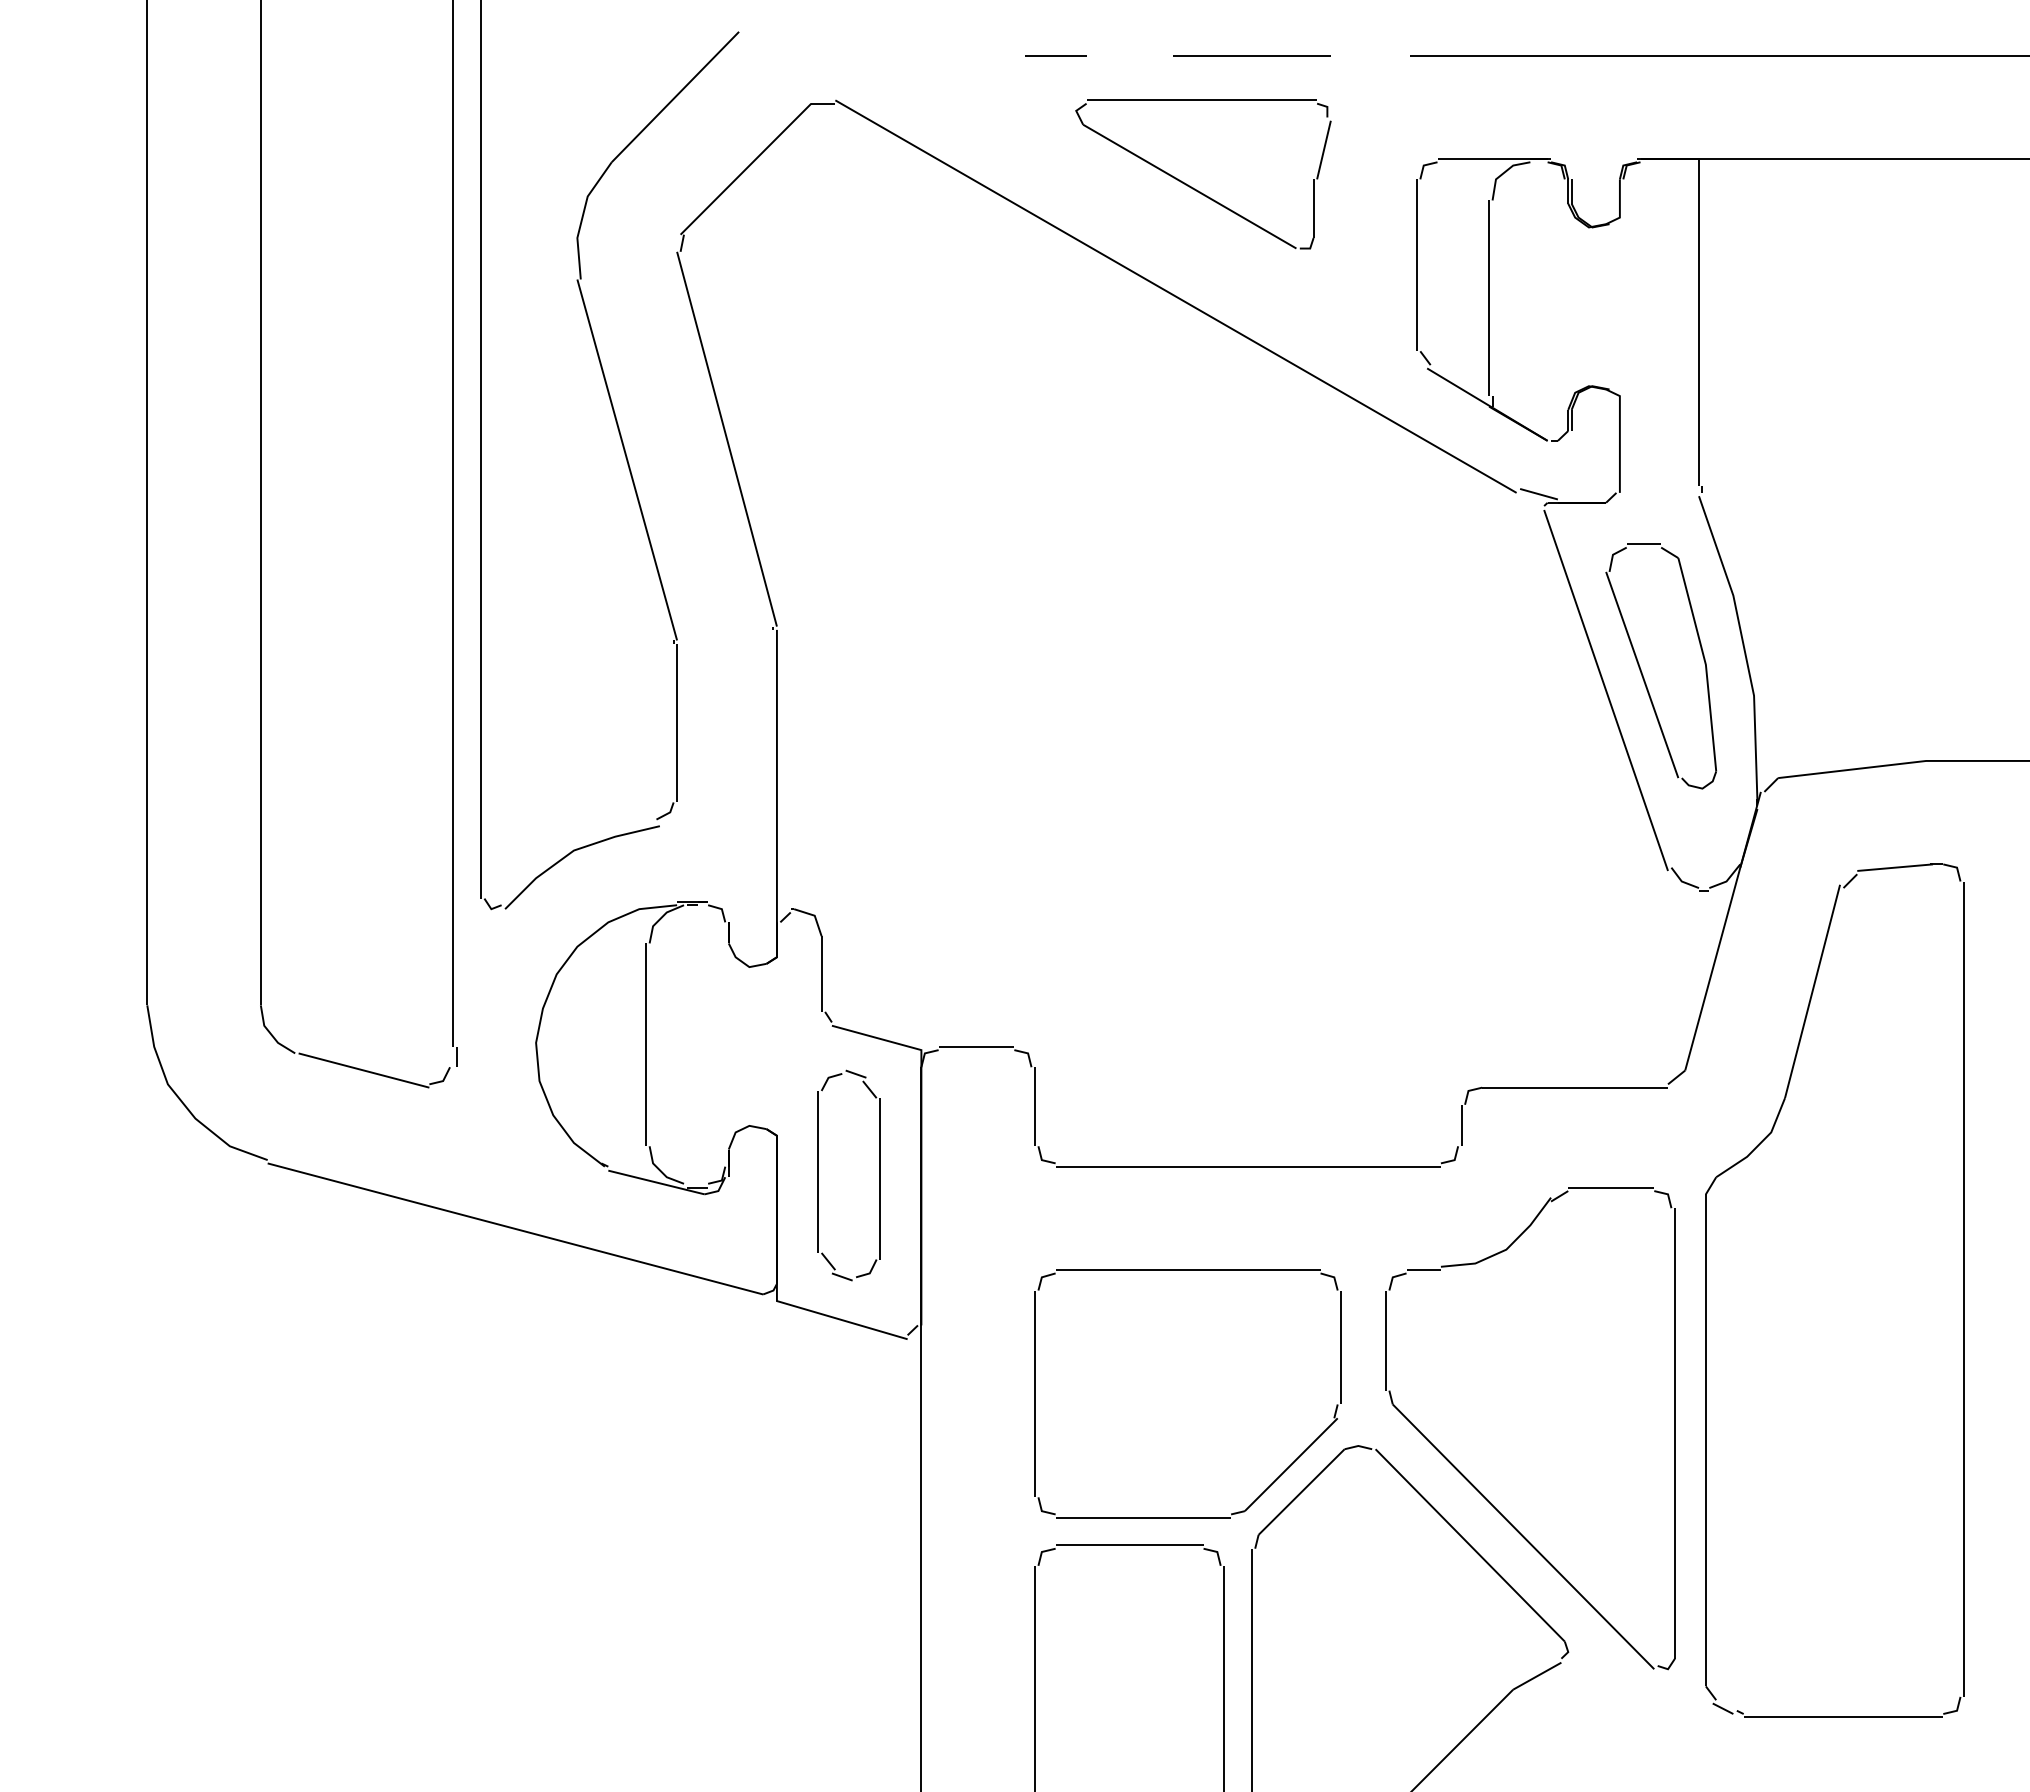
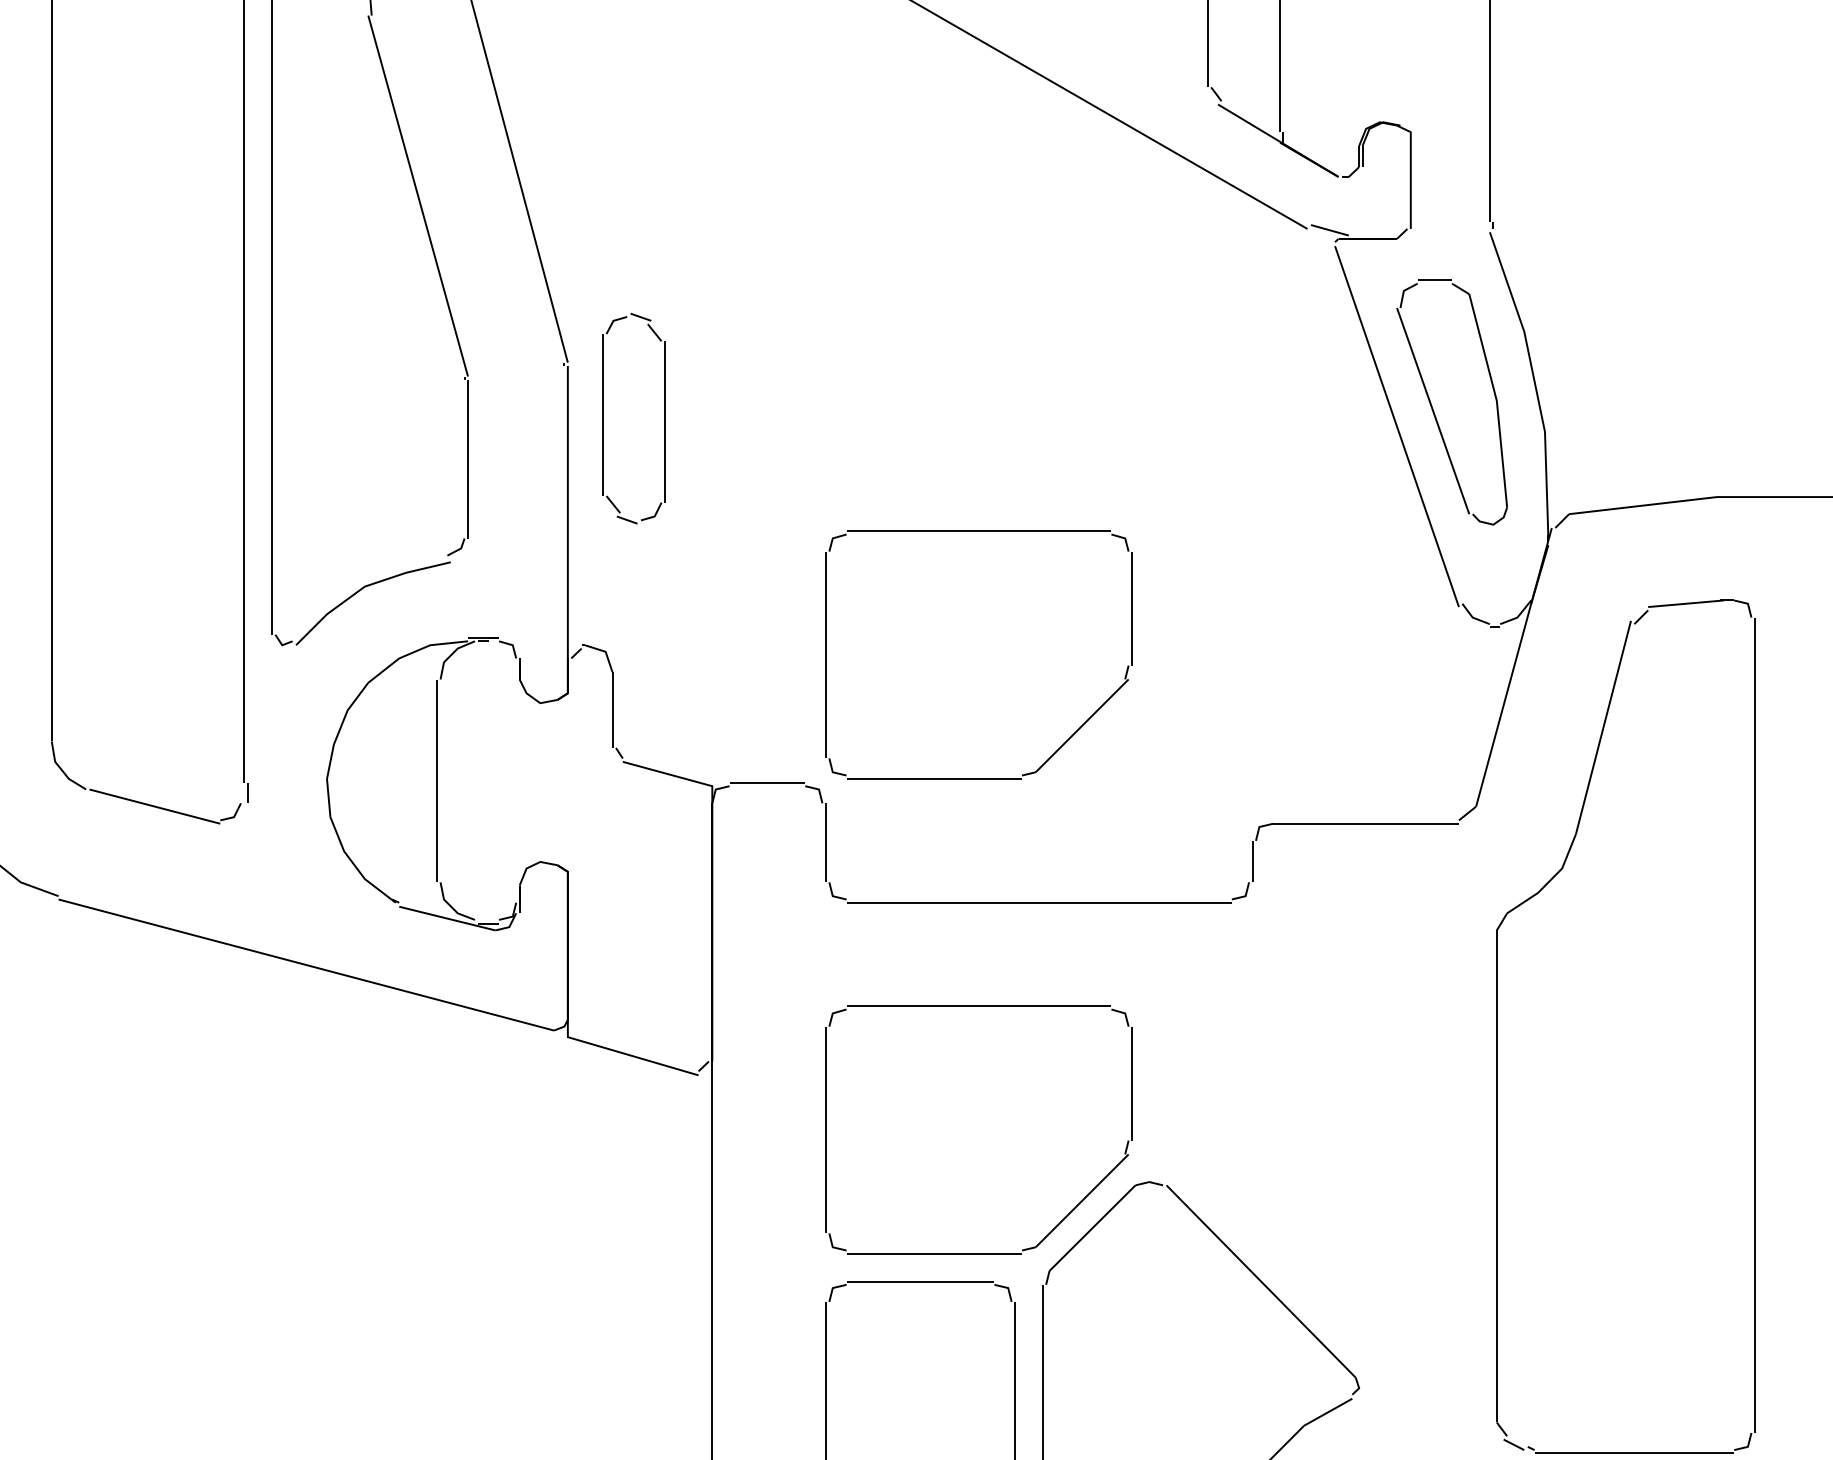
part: (1187, 795) -> (978, 531), added
part: (818, 1175) -> (603, 418), moved
part: (1473, 1484) -> (1264, 1220), removed

